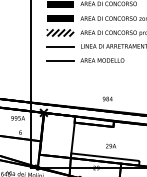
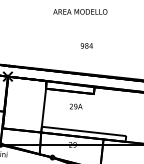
line: (60, 61) -> (28, 13), removed
text: (107, 98) -> (86, 45), moved
text: (110, 145) -> (75, 105), moved

